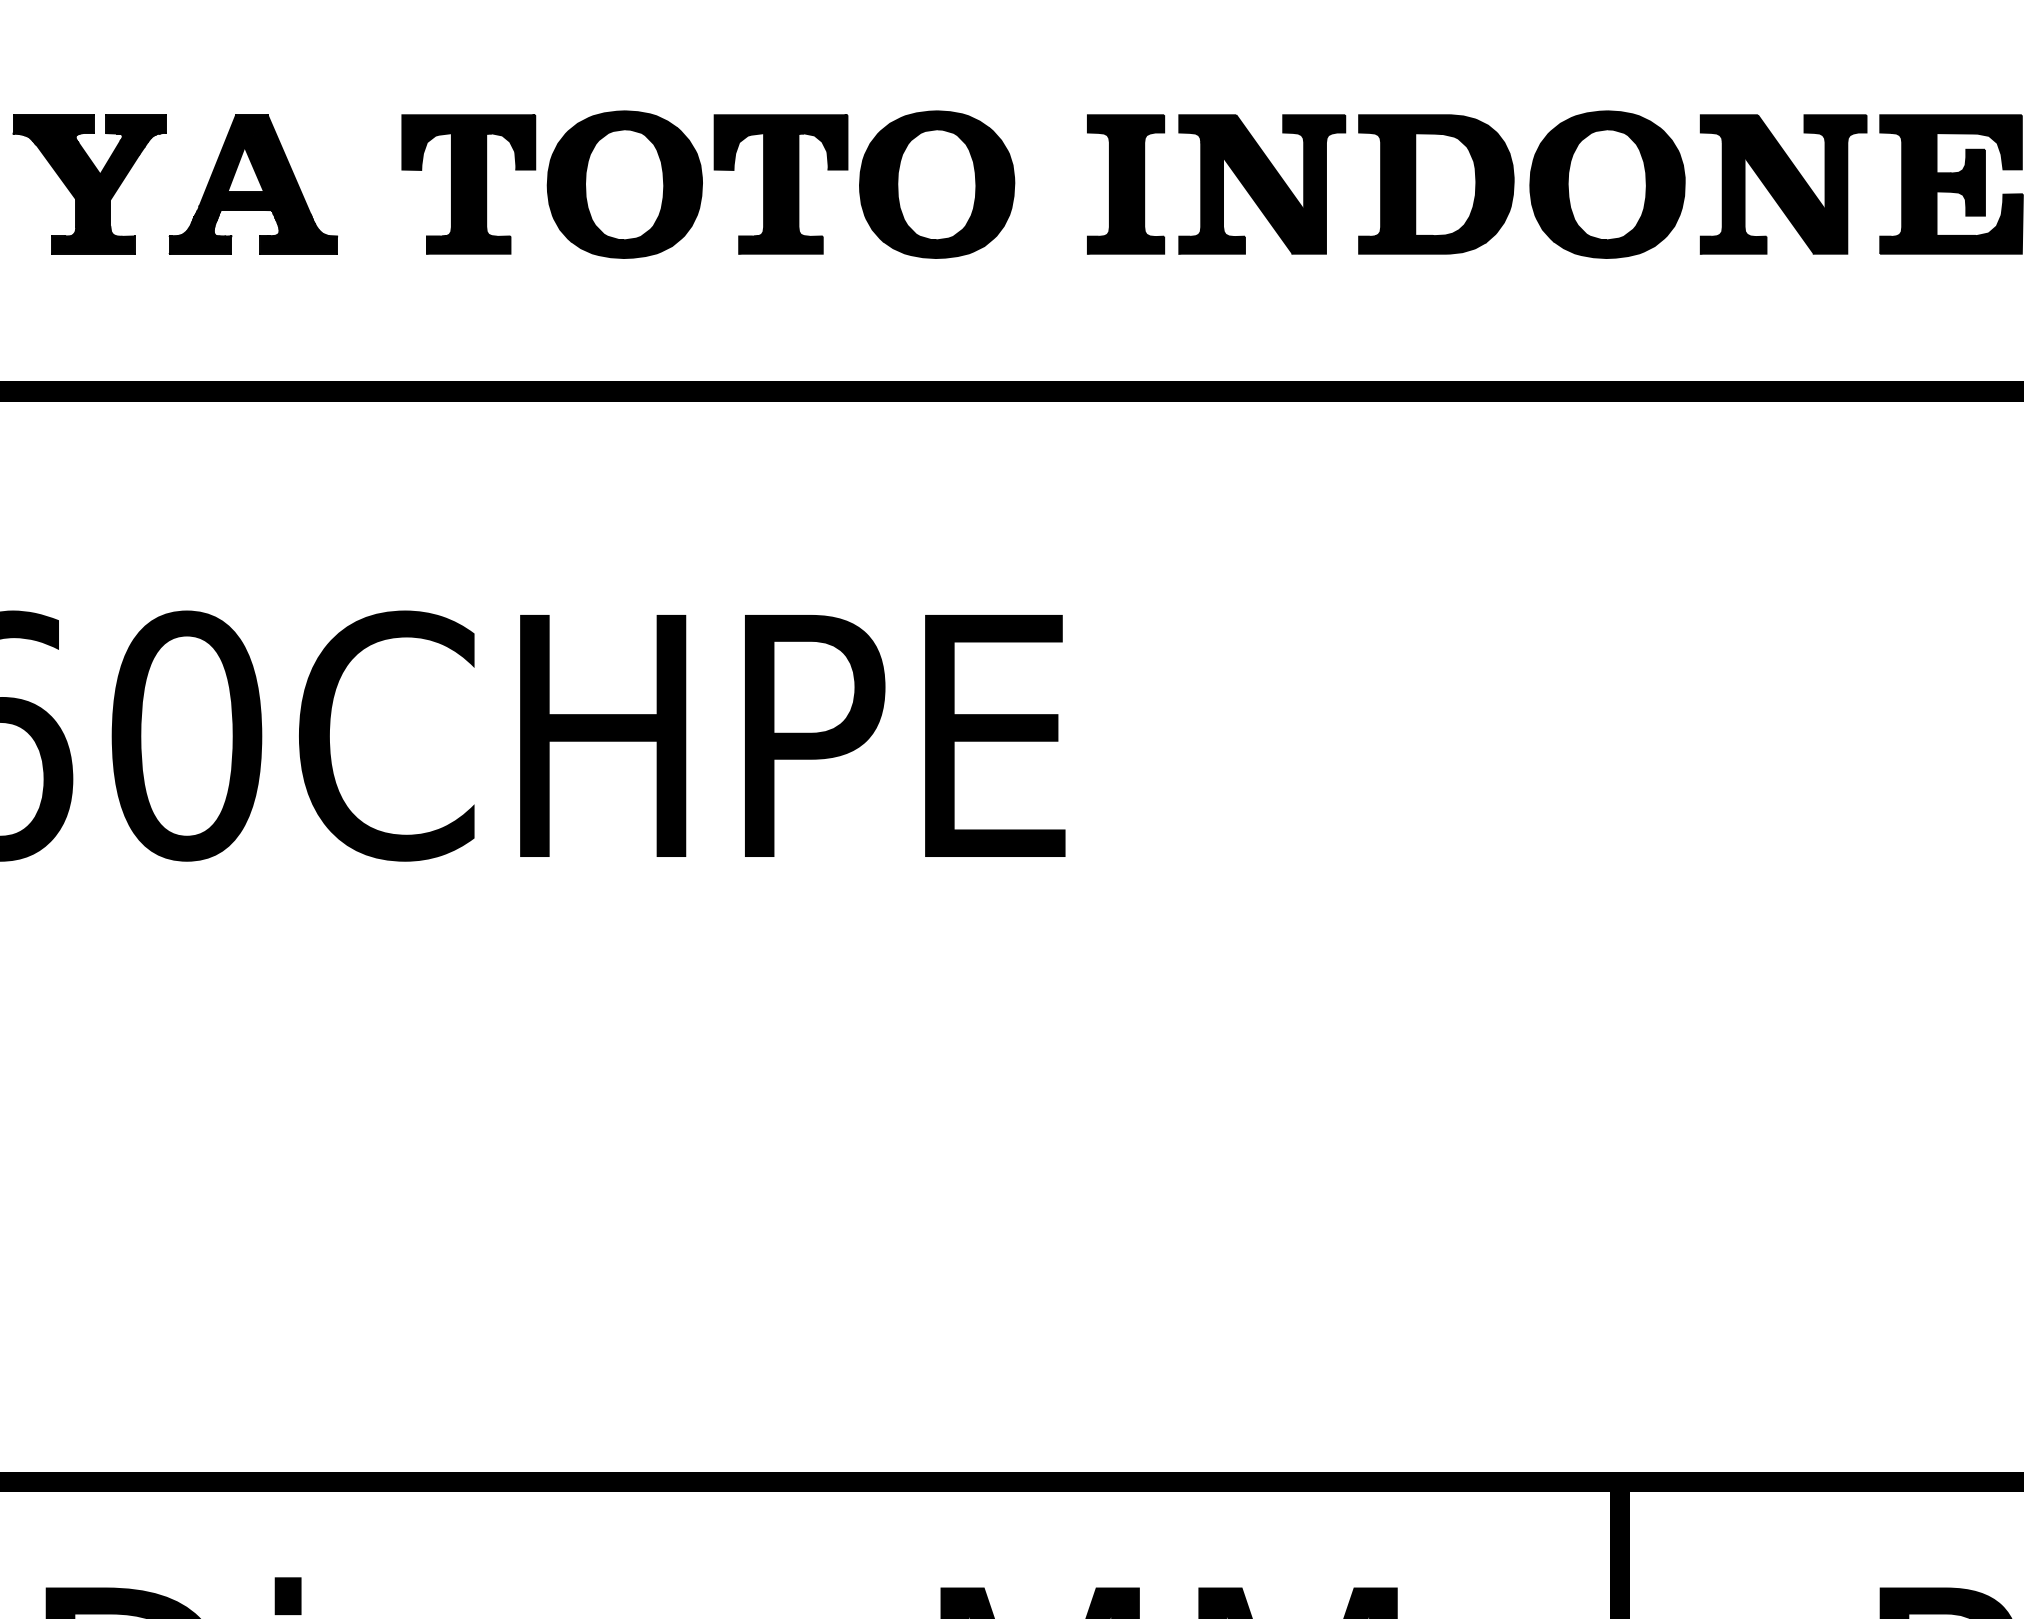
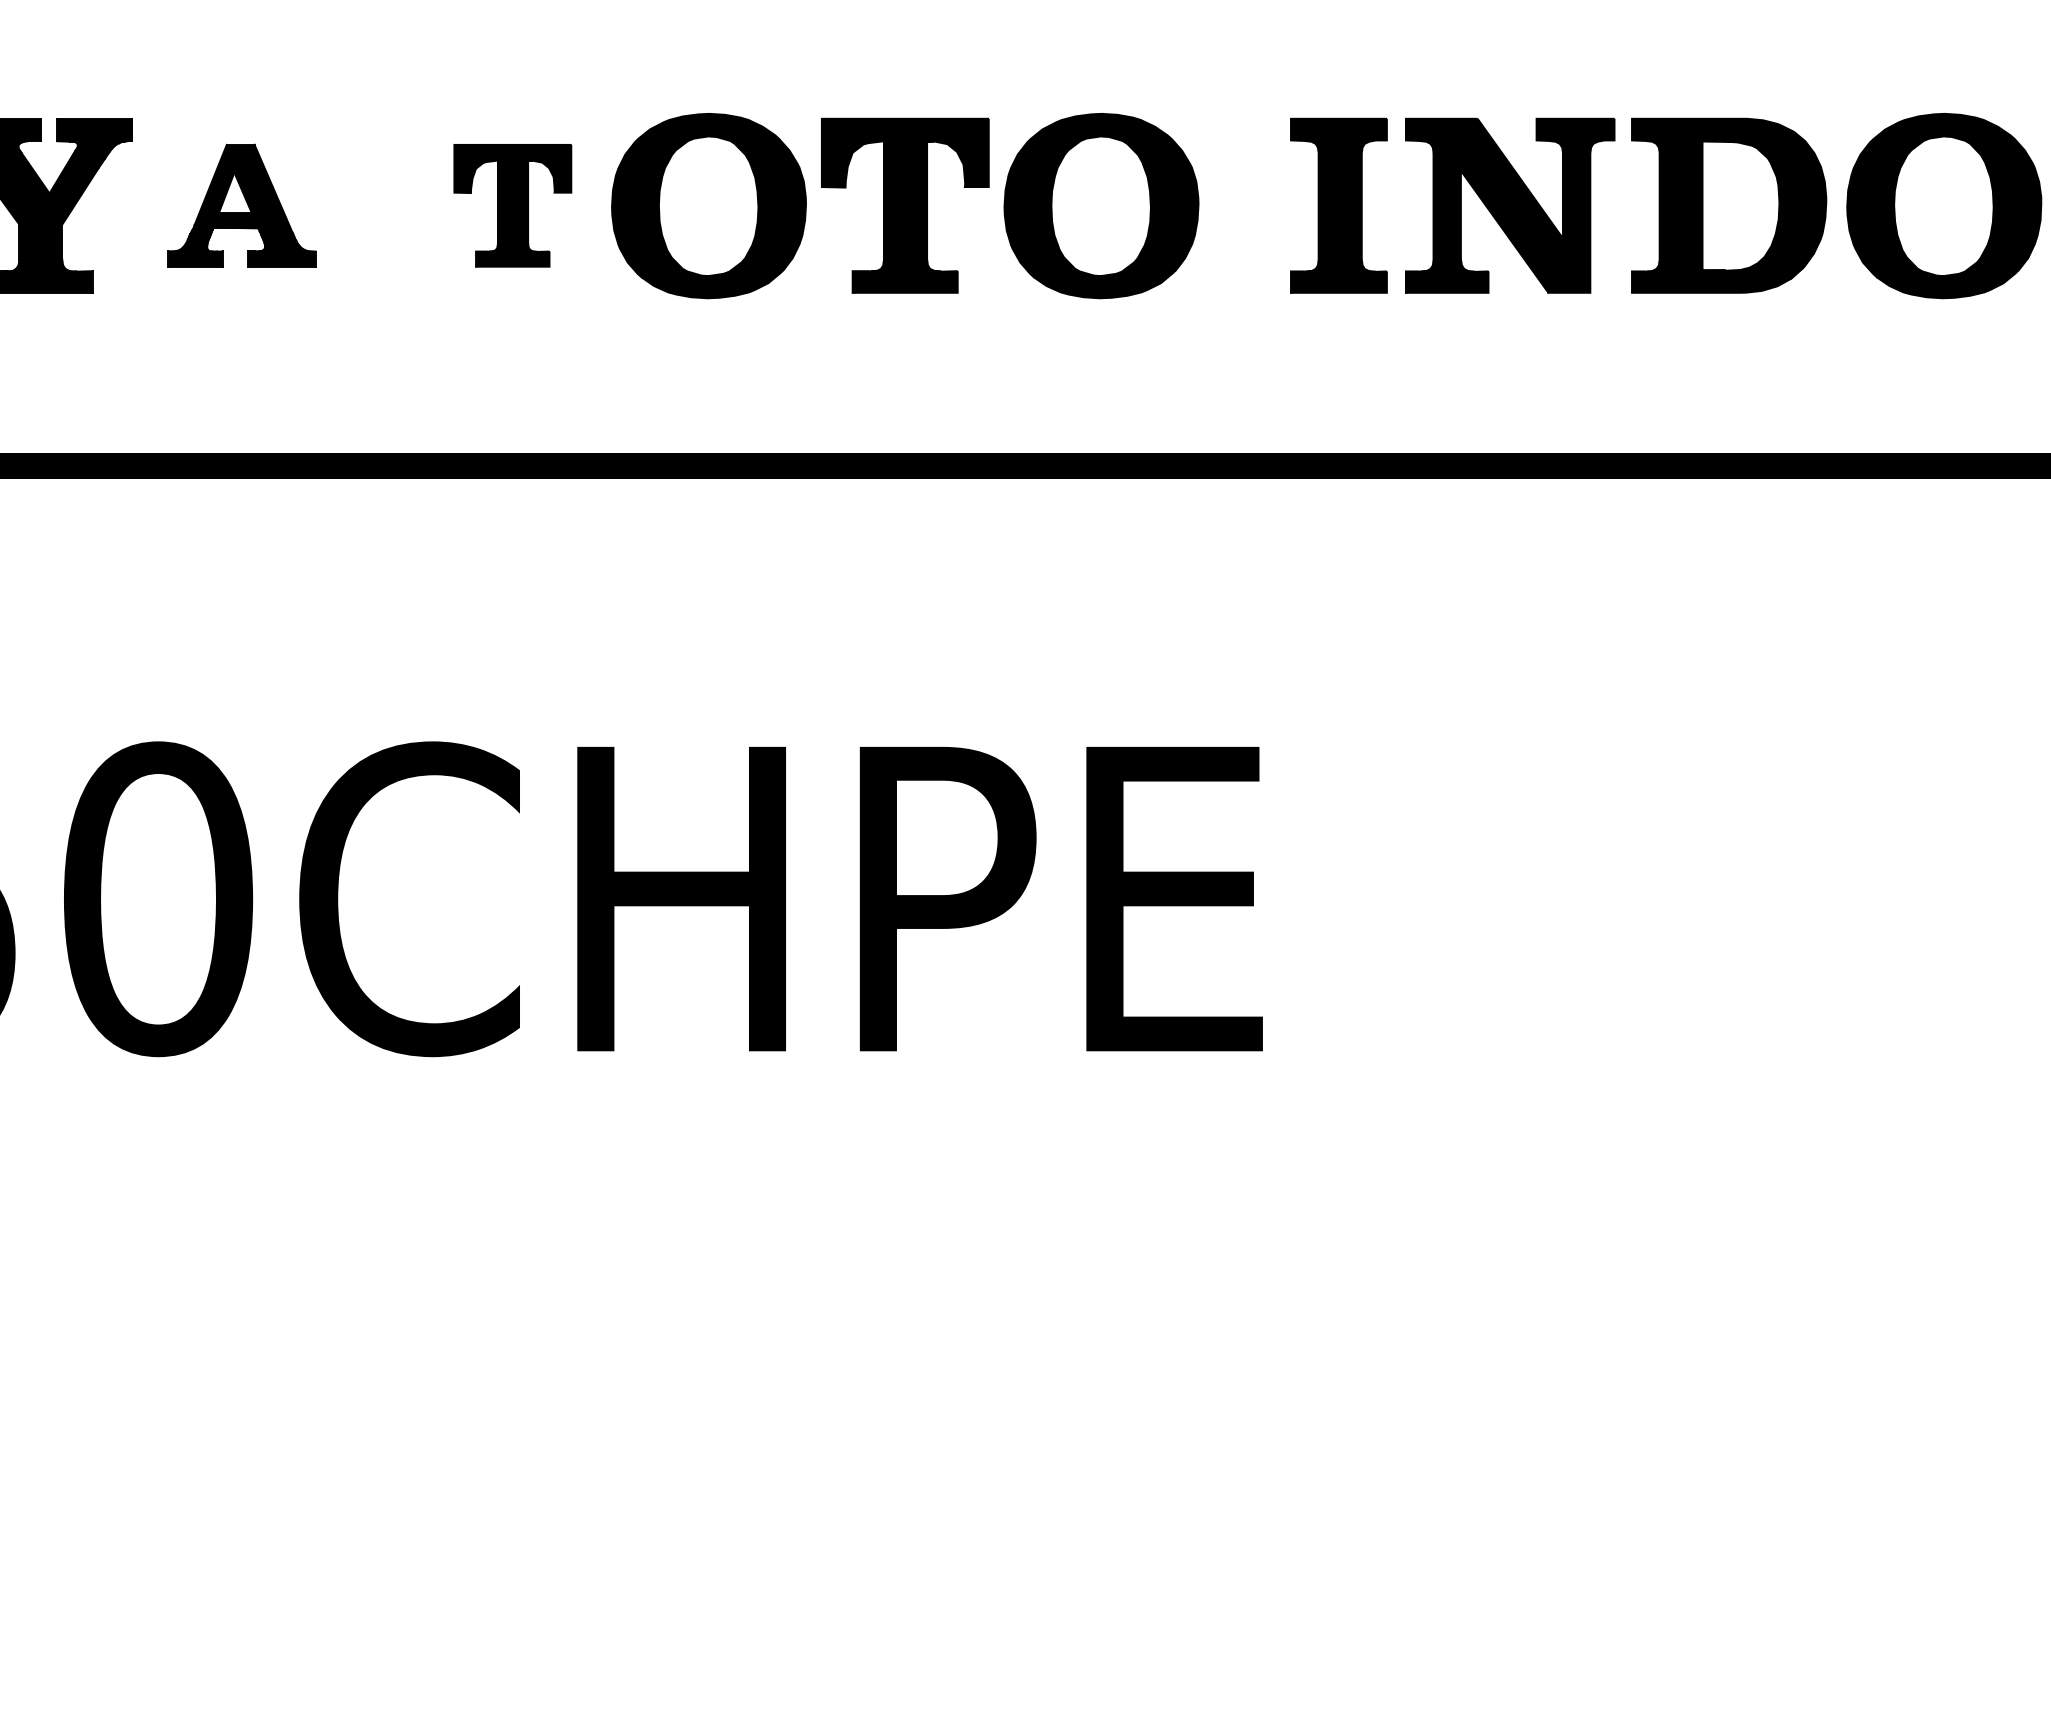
part: (253, 184) -> (242, 205), size x0.7
part: (468, 184) -> (512, 205), size x0.7

